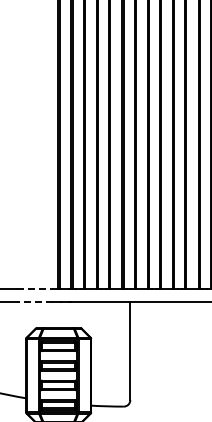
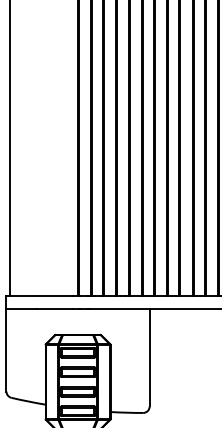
line: (36, 289) -> (55, 295), dashed -> solid
line: (35, 302) -> (54, 308), dashed -> solid

